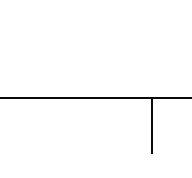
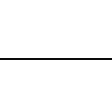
line: (151, 124) -> (97, 73), removed

